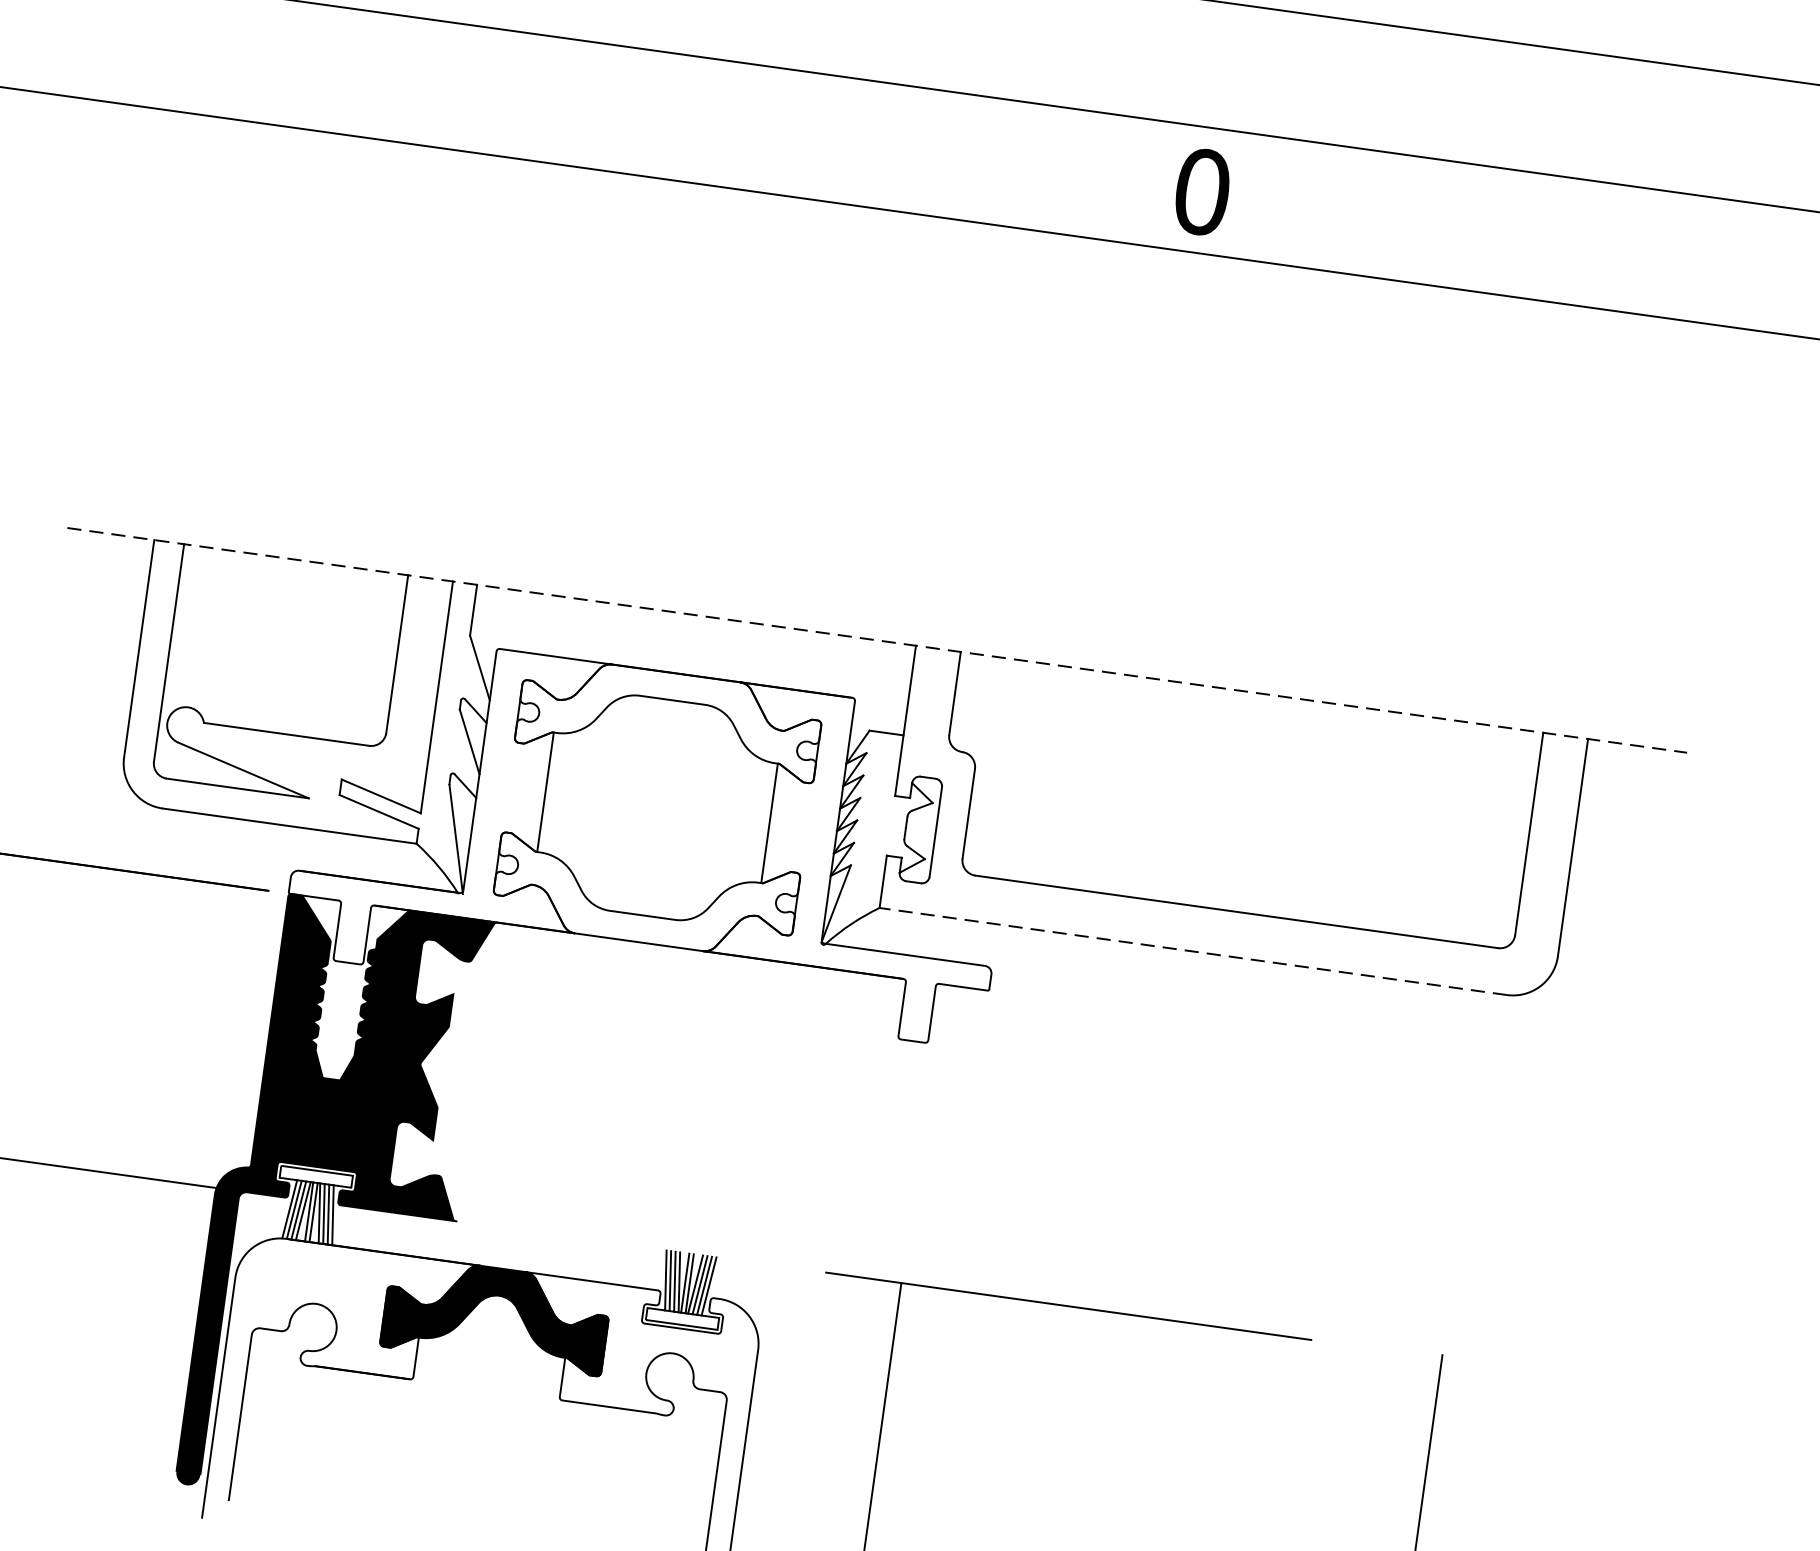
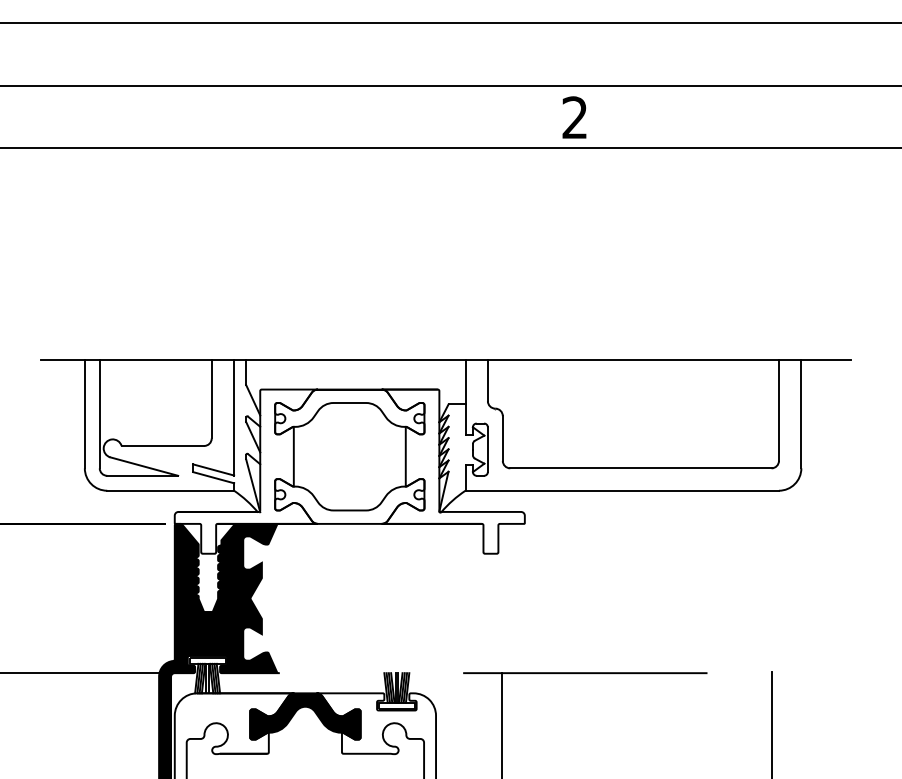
text: (1201, 191) -> (574, 117), 0 -> 2
line: (878, 640) -> (446, 359), dashed -> solid
line: (1193, 951) -> (622, 490), dashed -> solid

